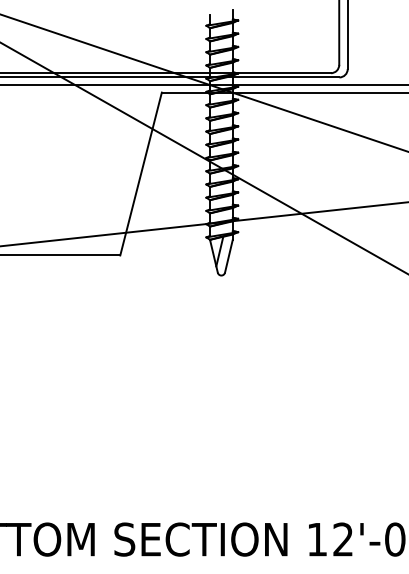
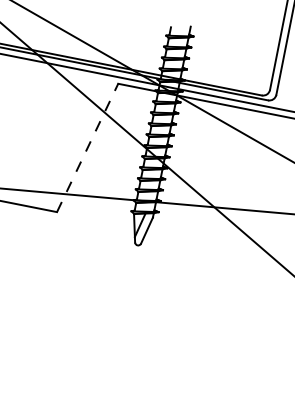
line: (141, 173) -> (88, 147), solid -> dashed

